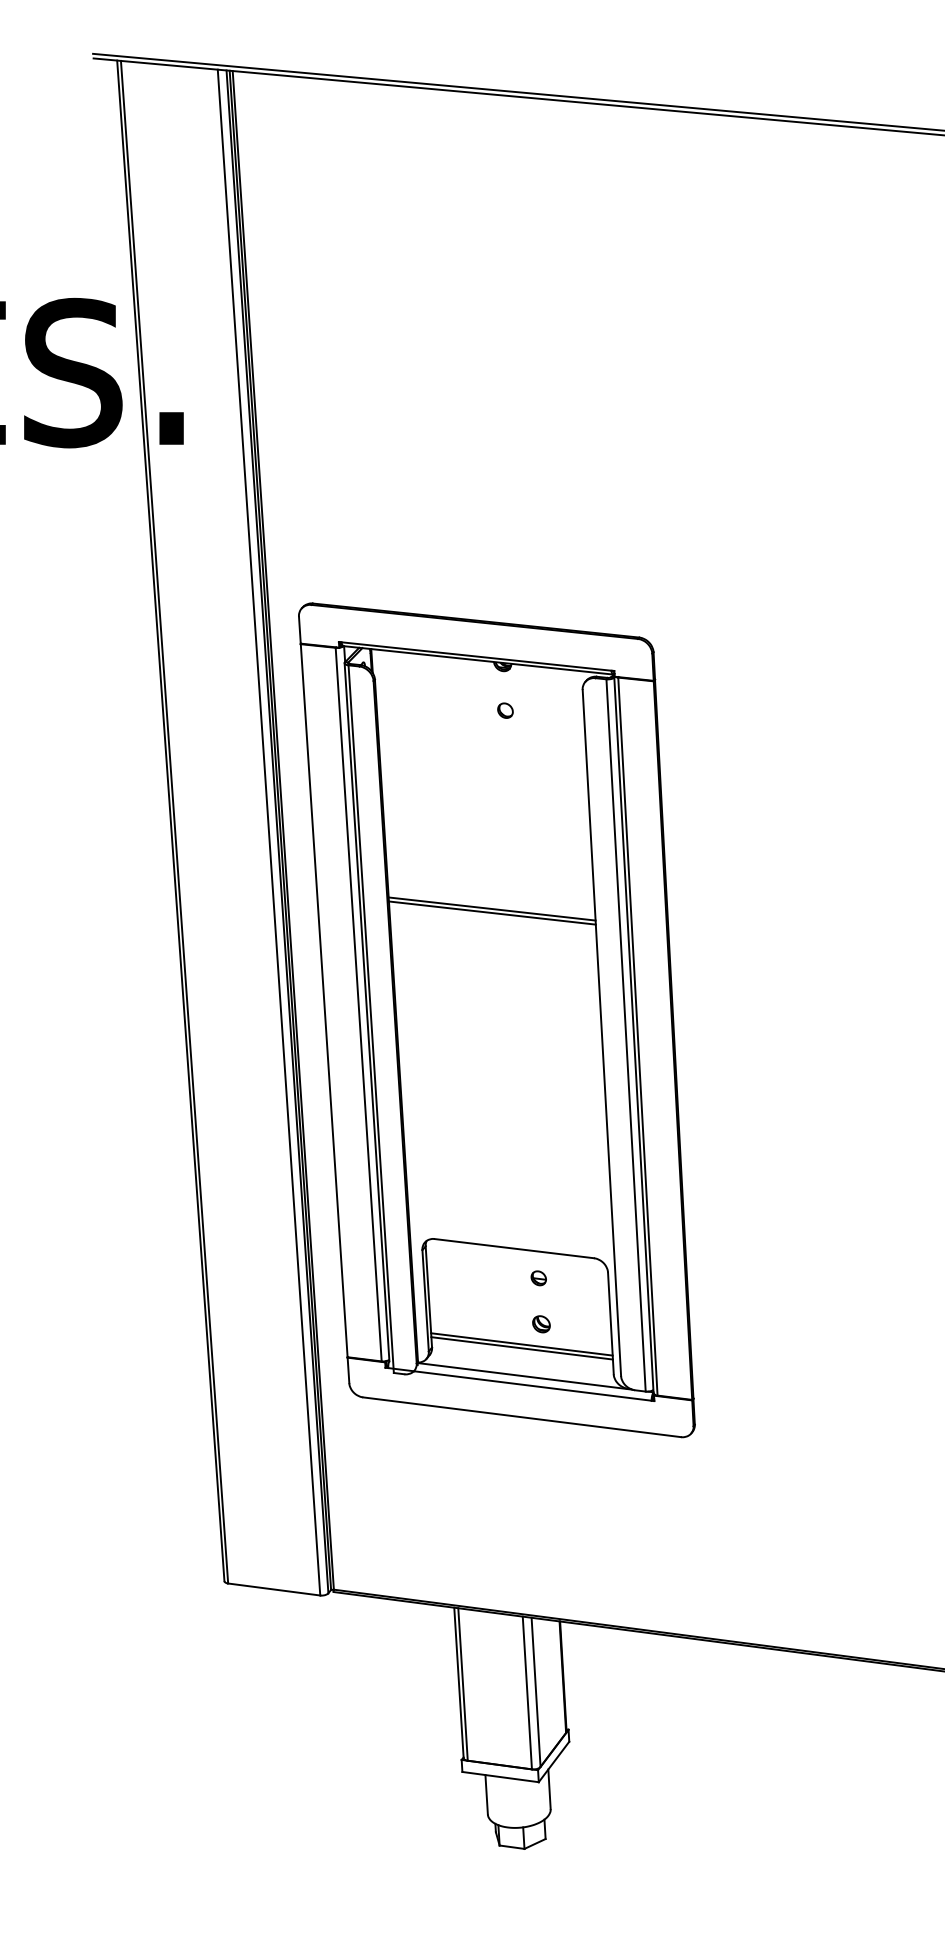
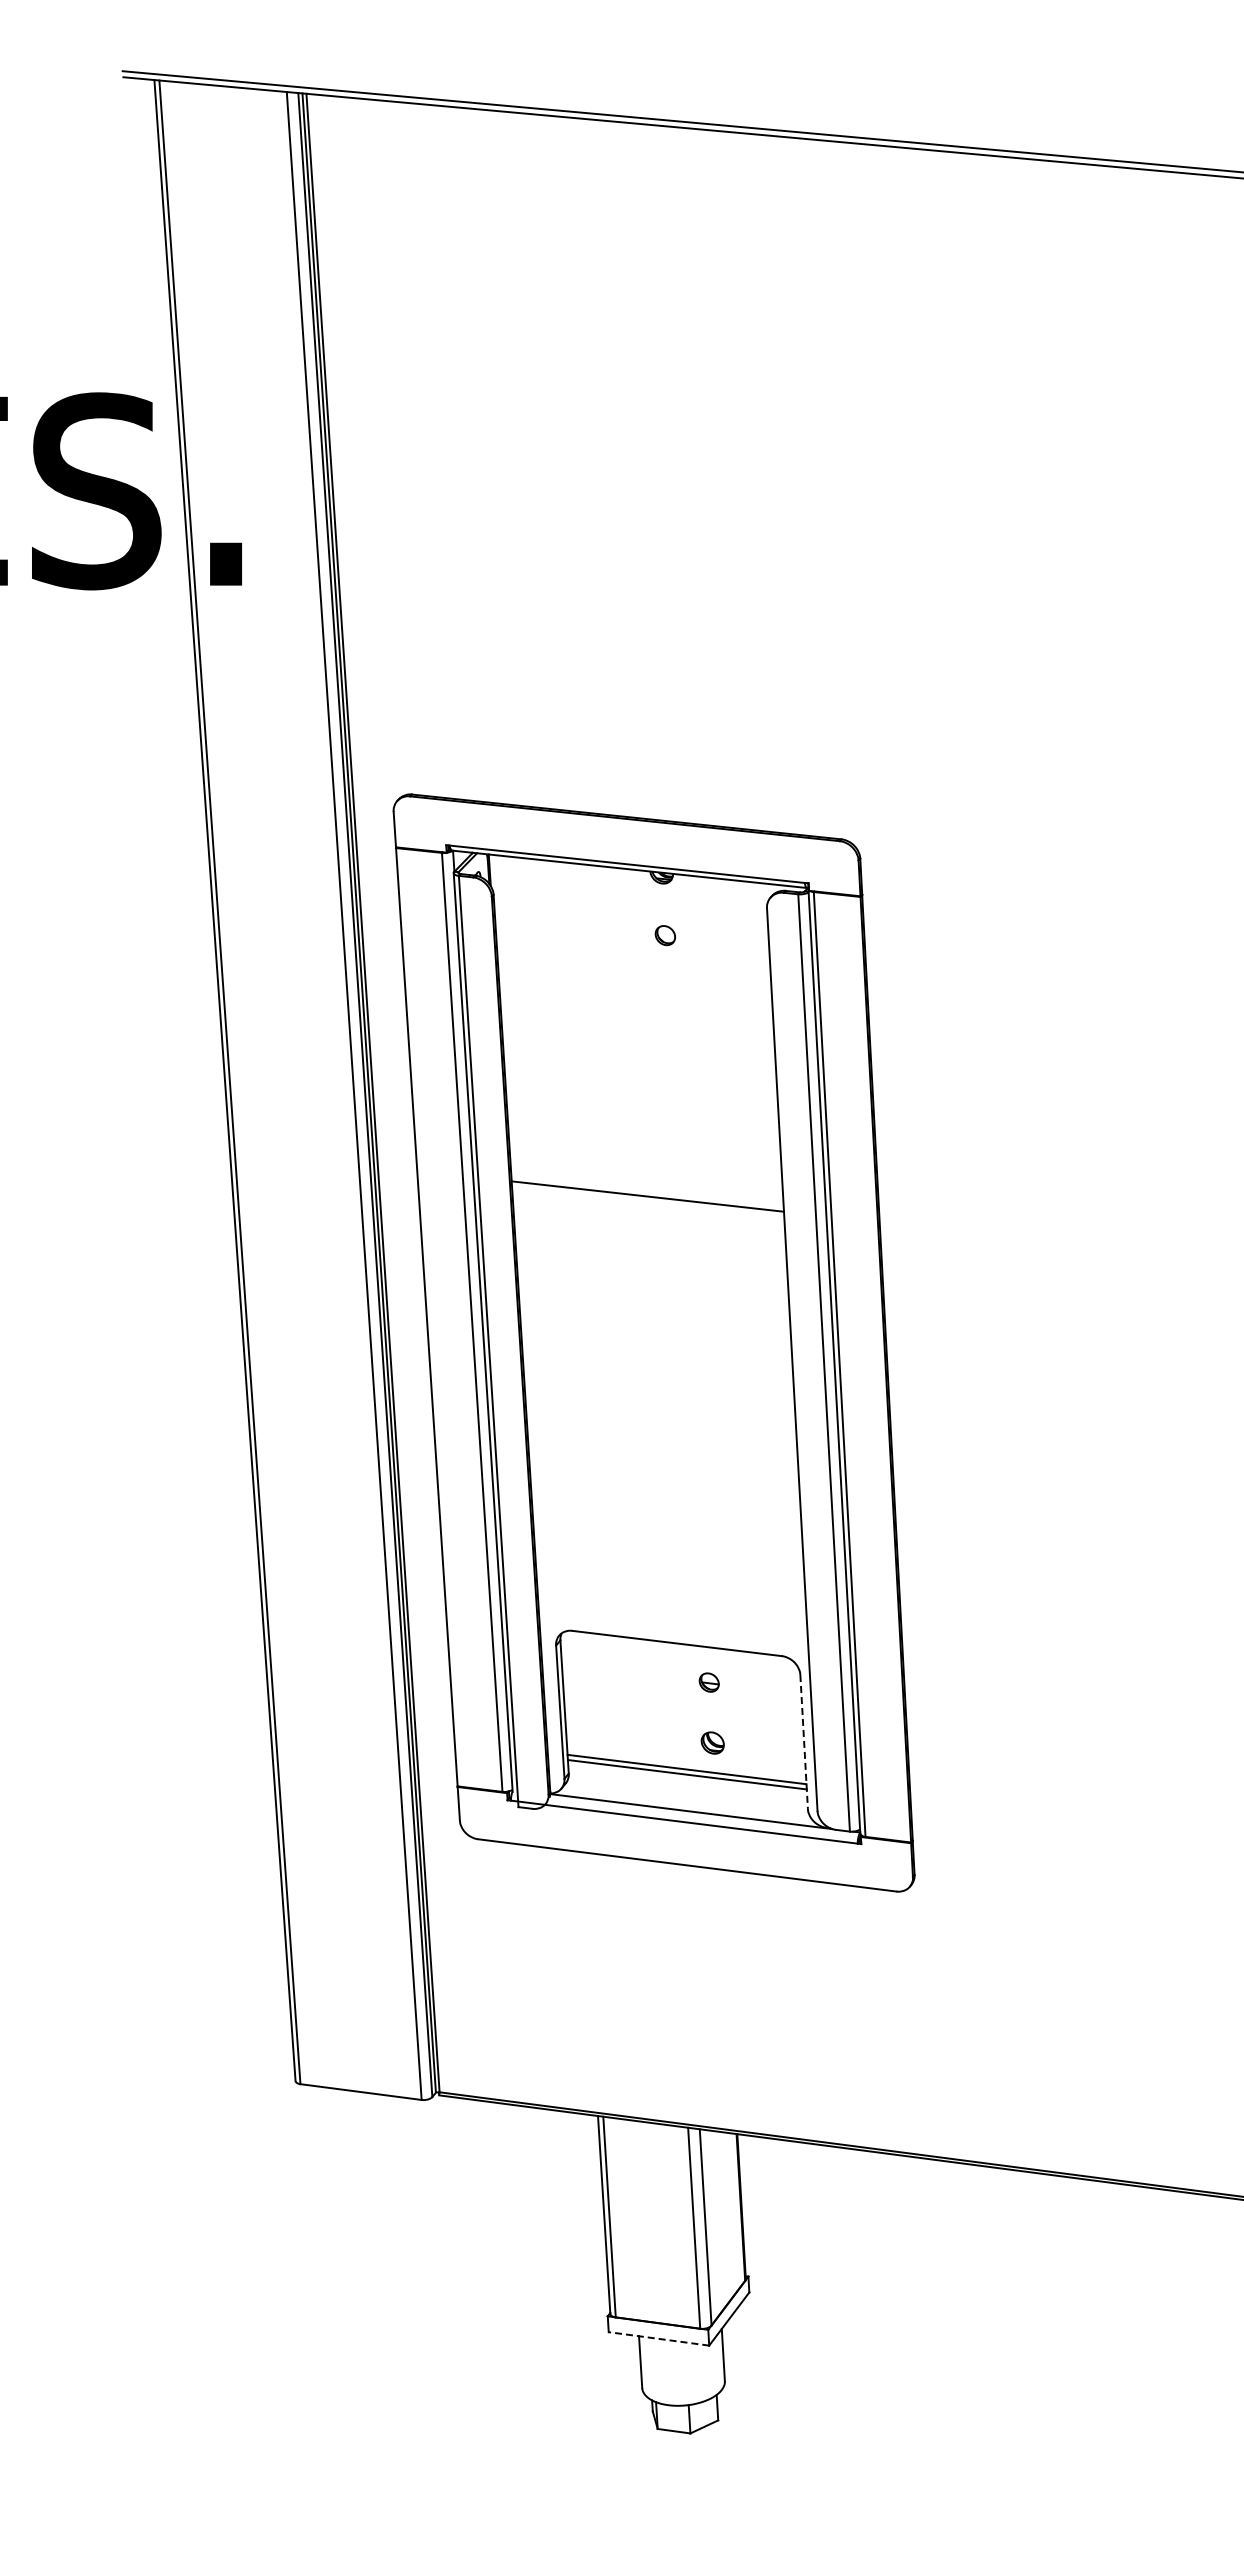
line: (492, 912) -> (648, 1201), removed
line: (611, 1323) -> (804, 1742), solid -> dashed
line: (500, 1776) -> (658, 2338), solid -> dashed

